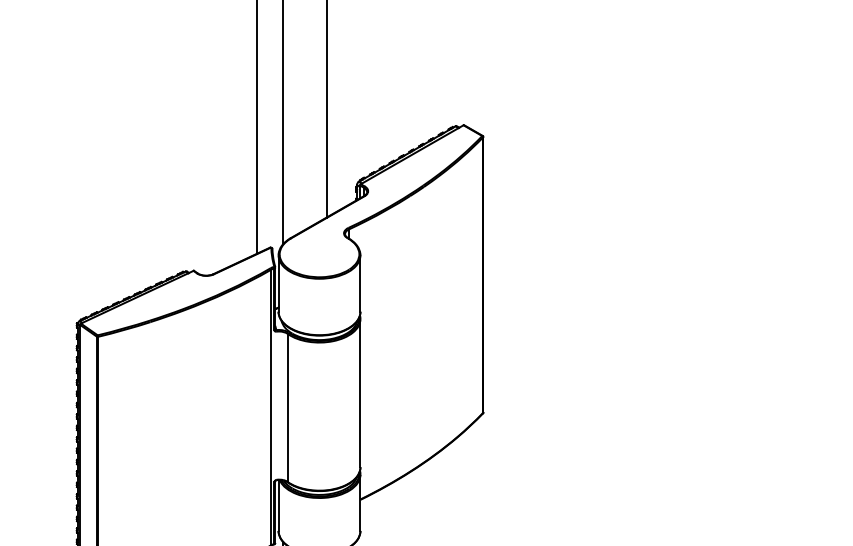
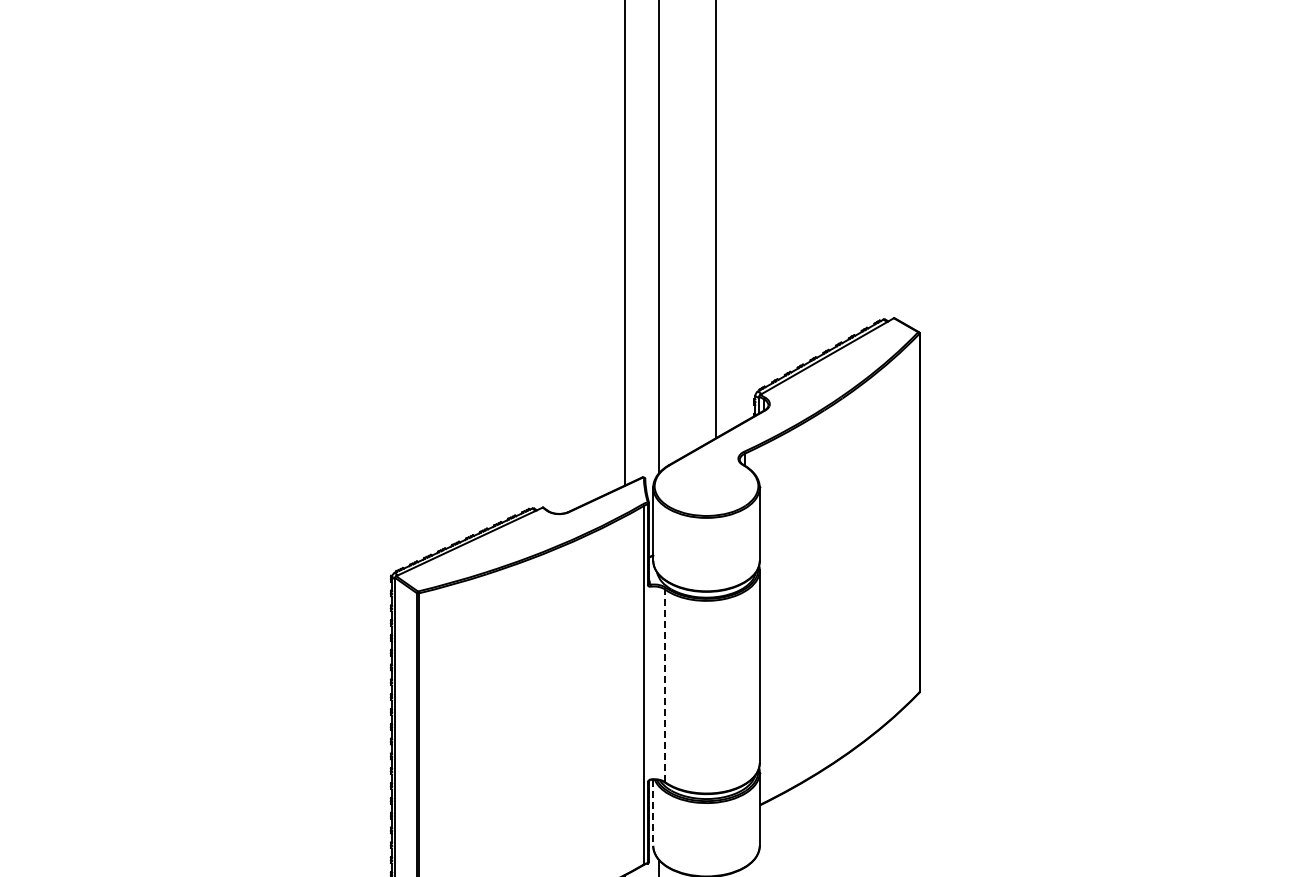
line: (287, 407) -> (665, 685), solid -> dashed
line: (278, 506) -> (653, 813), solid -> dashed

